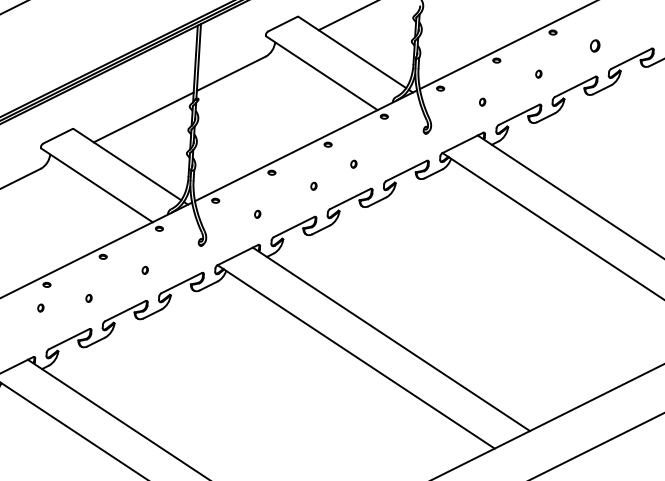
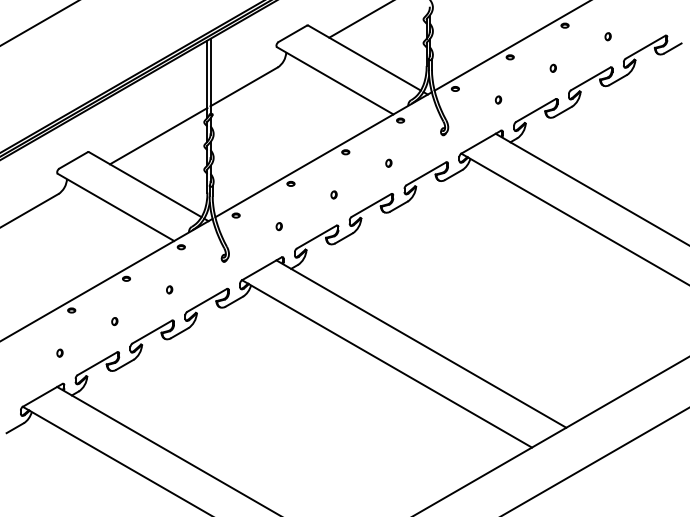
part: (594, 45) -> (607, 36), size x0.62
part: (353, 163) -> (388, 162), moved
part: (40, 307) -> (59, 352), moved

